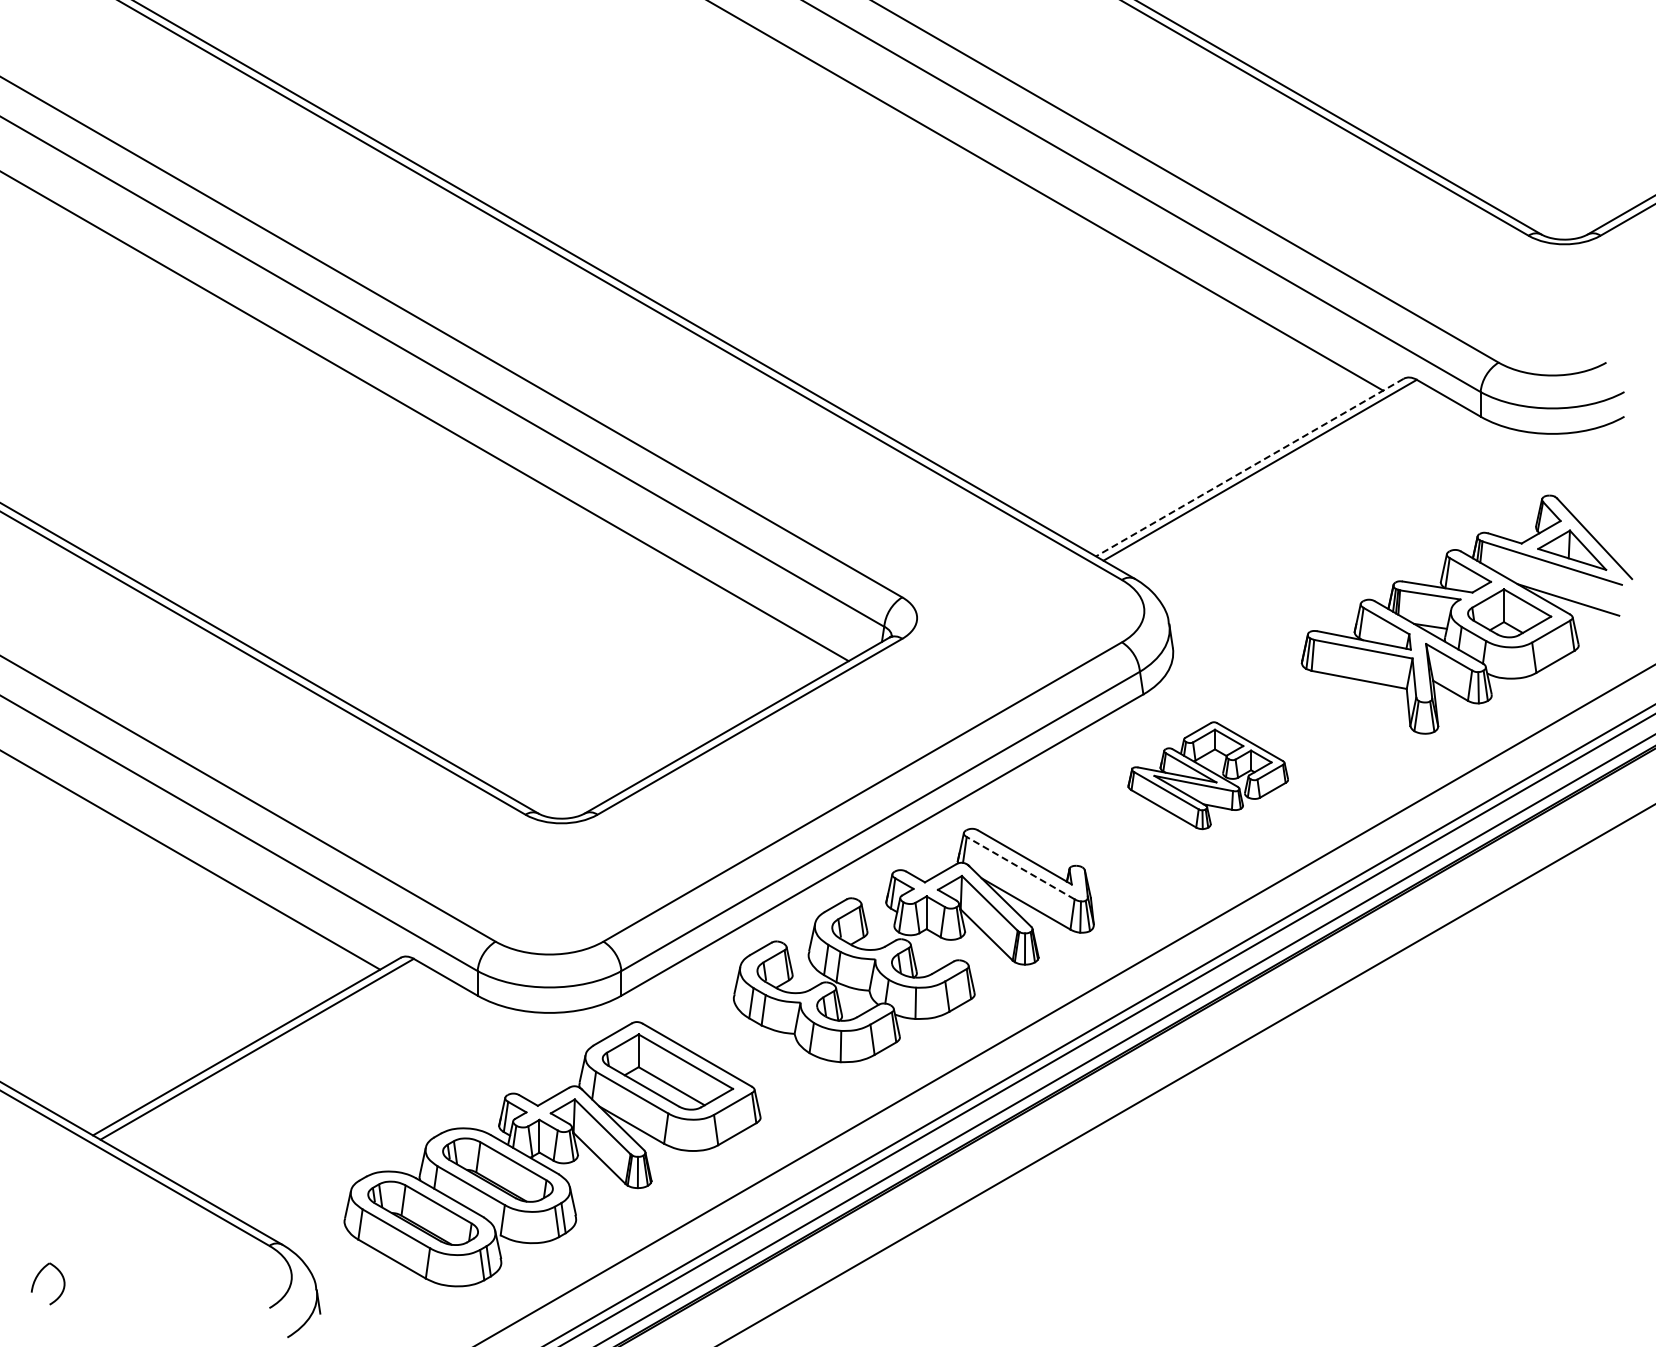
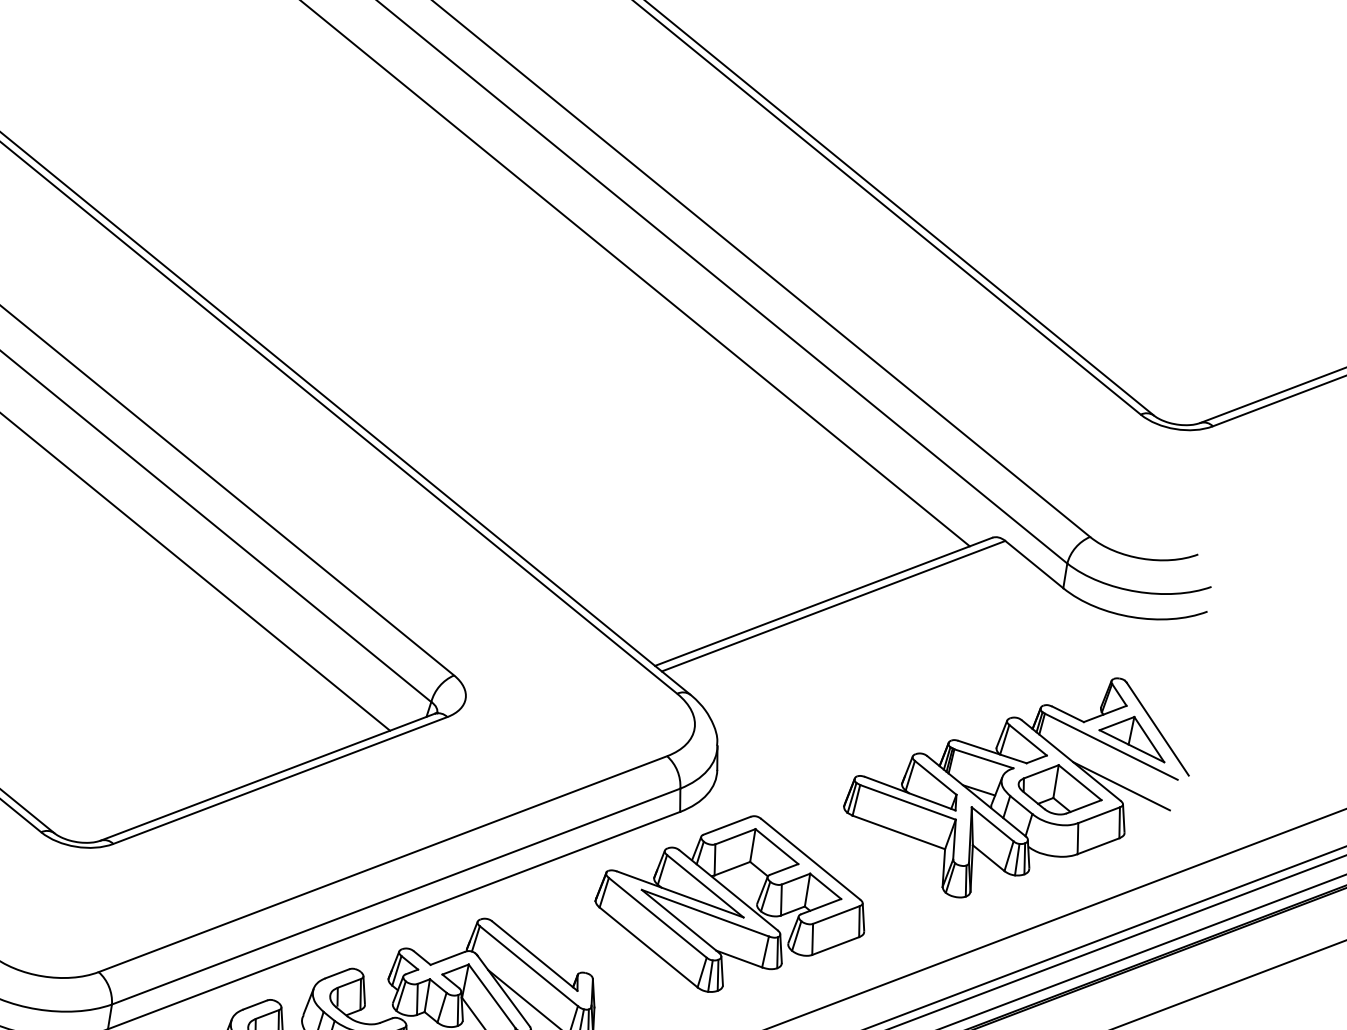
line: (1249, 467) -> (823, 601), dashed -> solid
part: (1208, 775) -> (732, 903), size x1.67
line: (1020, 867) -> (528, 965), dashed -> solid

